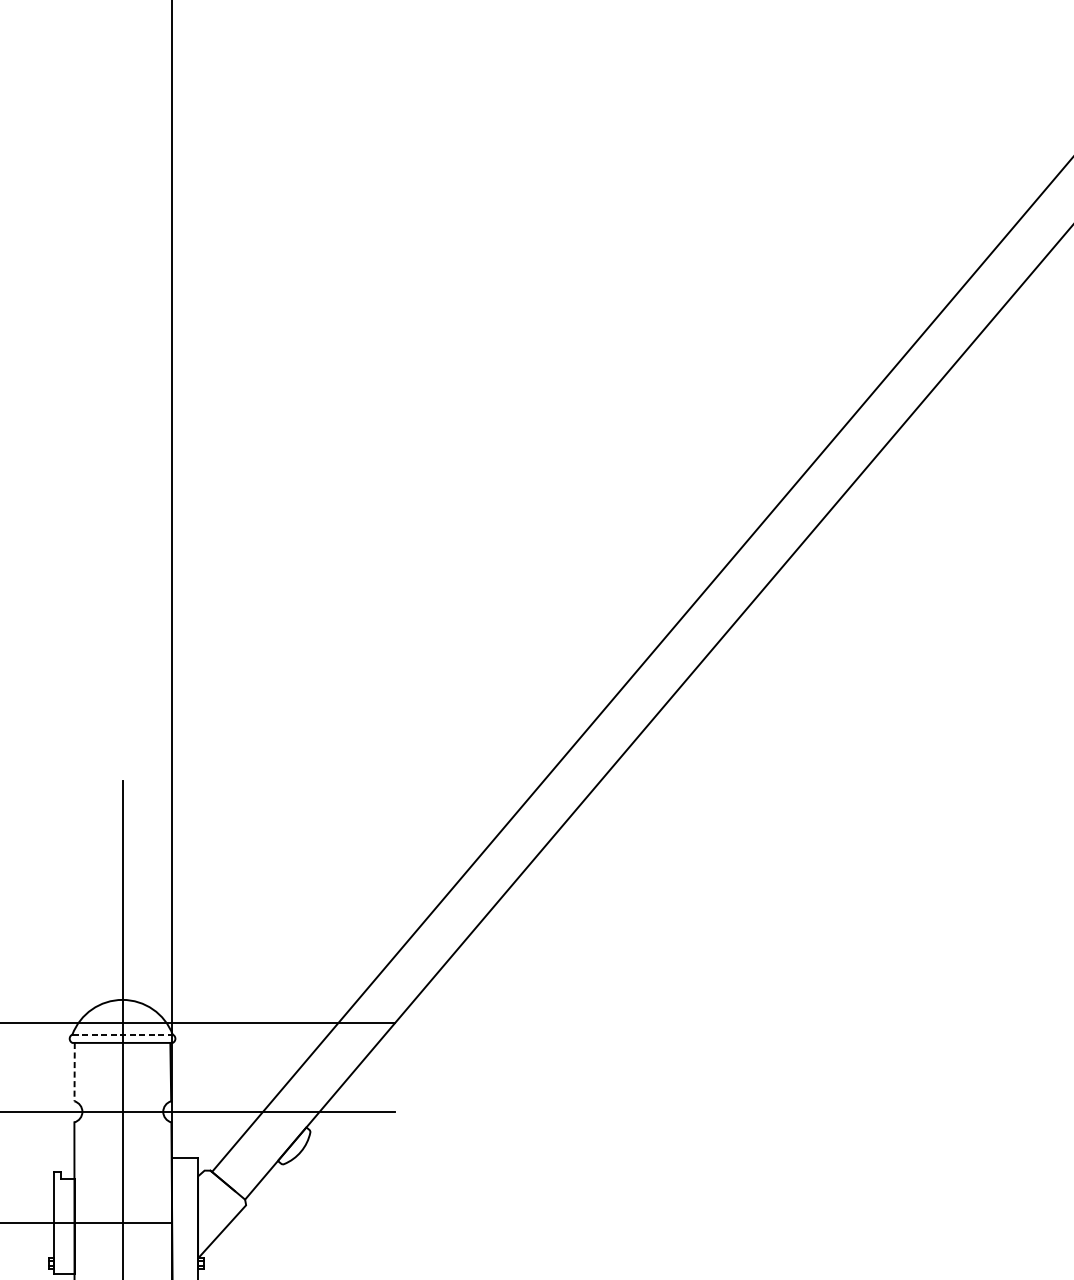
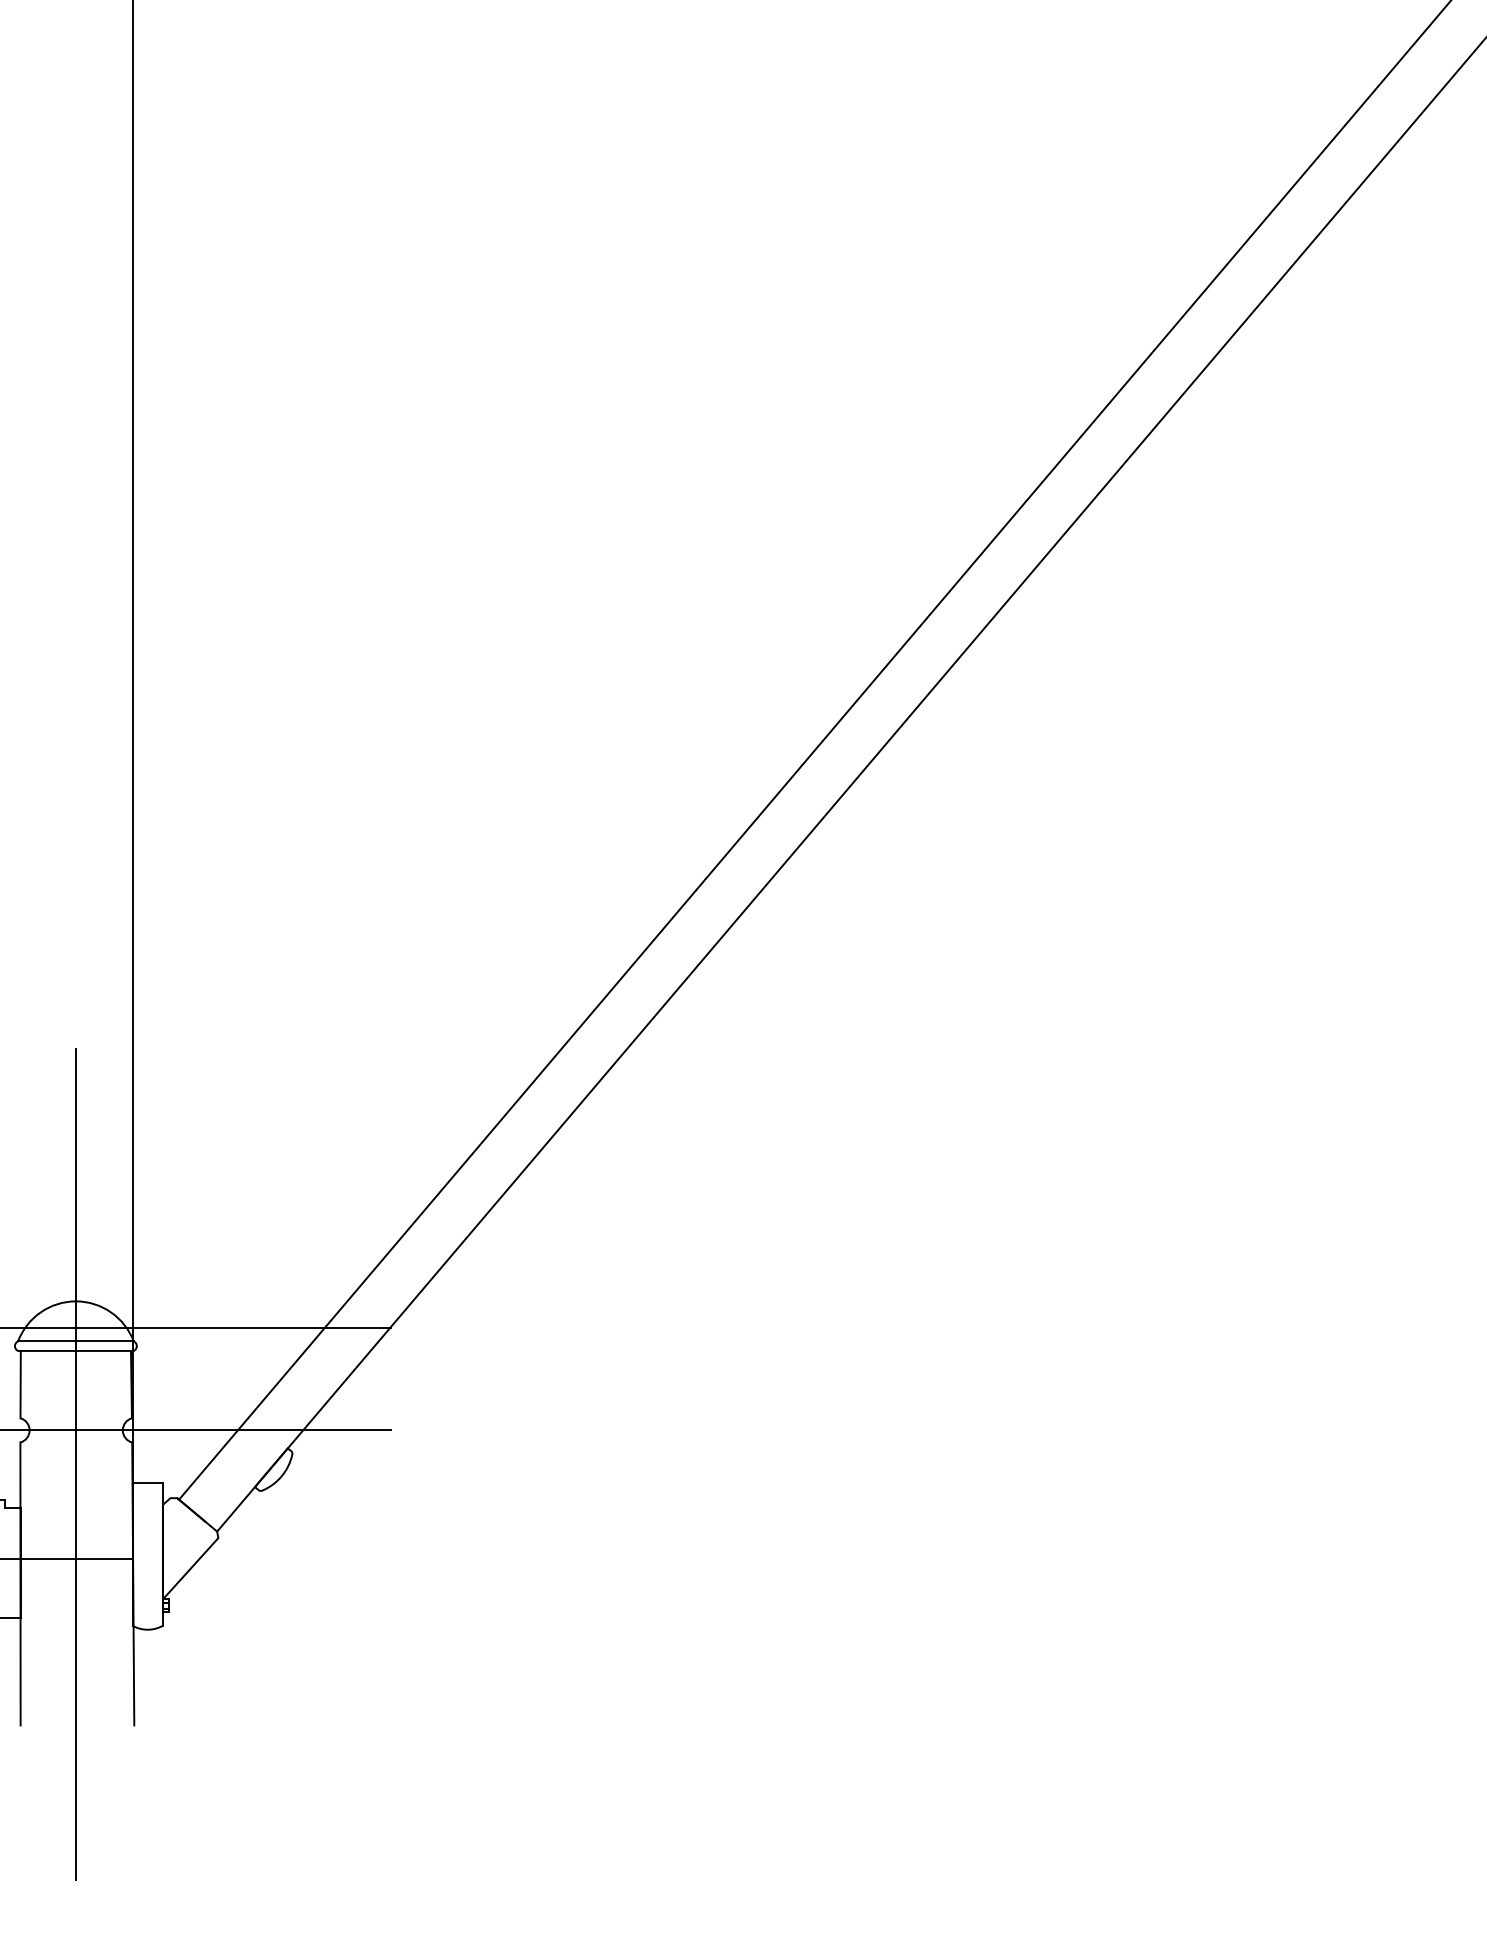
line: (122, 1034) -> (75, 1341), dashed -> solid
line: (74, 1072) -> (20, 1384), dashed -> solid

